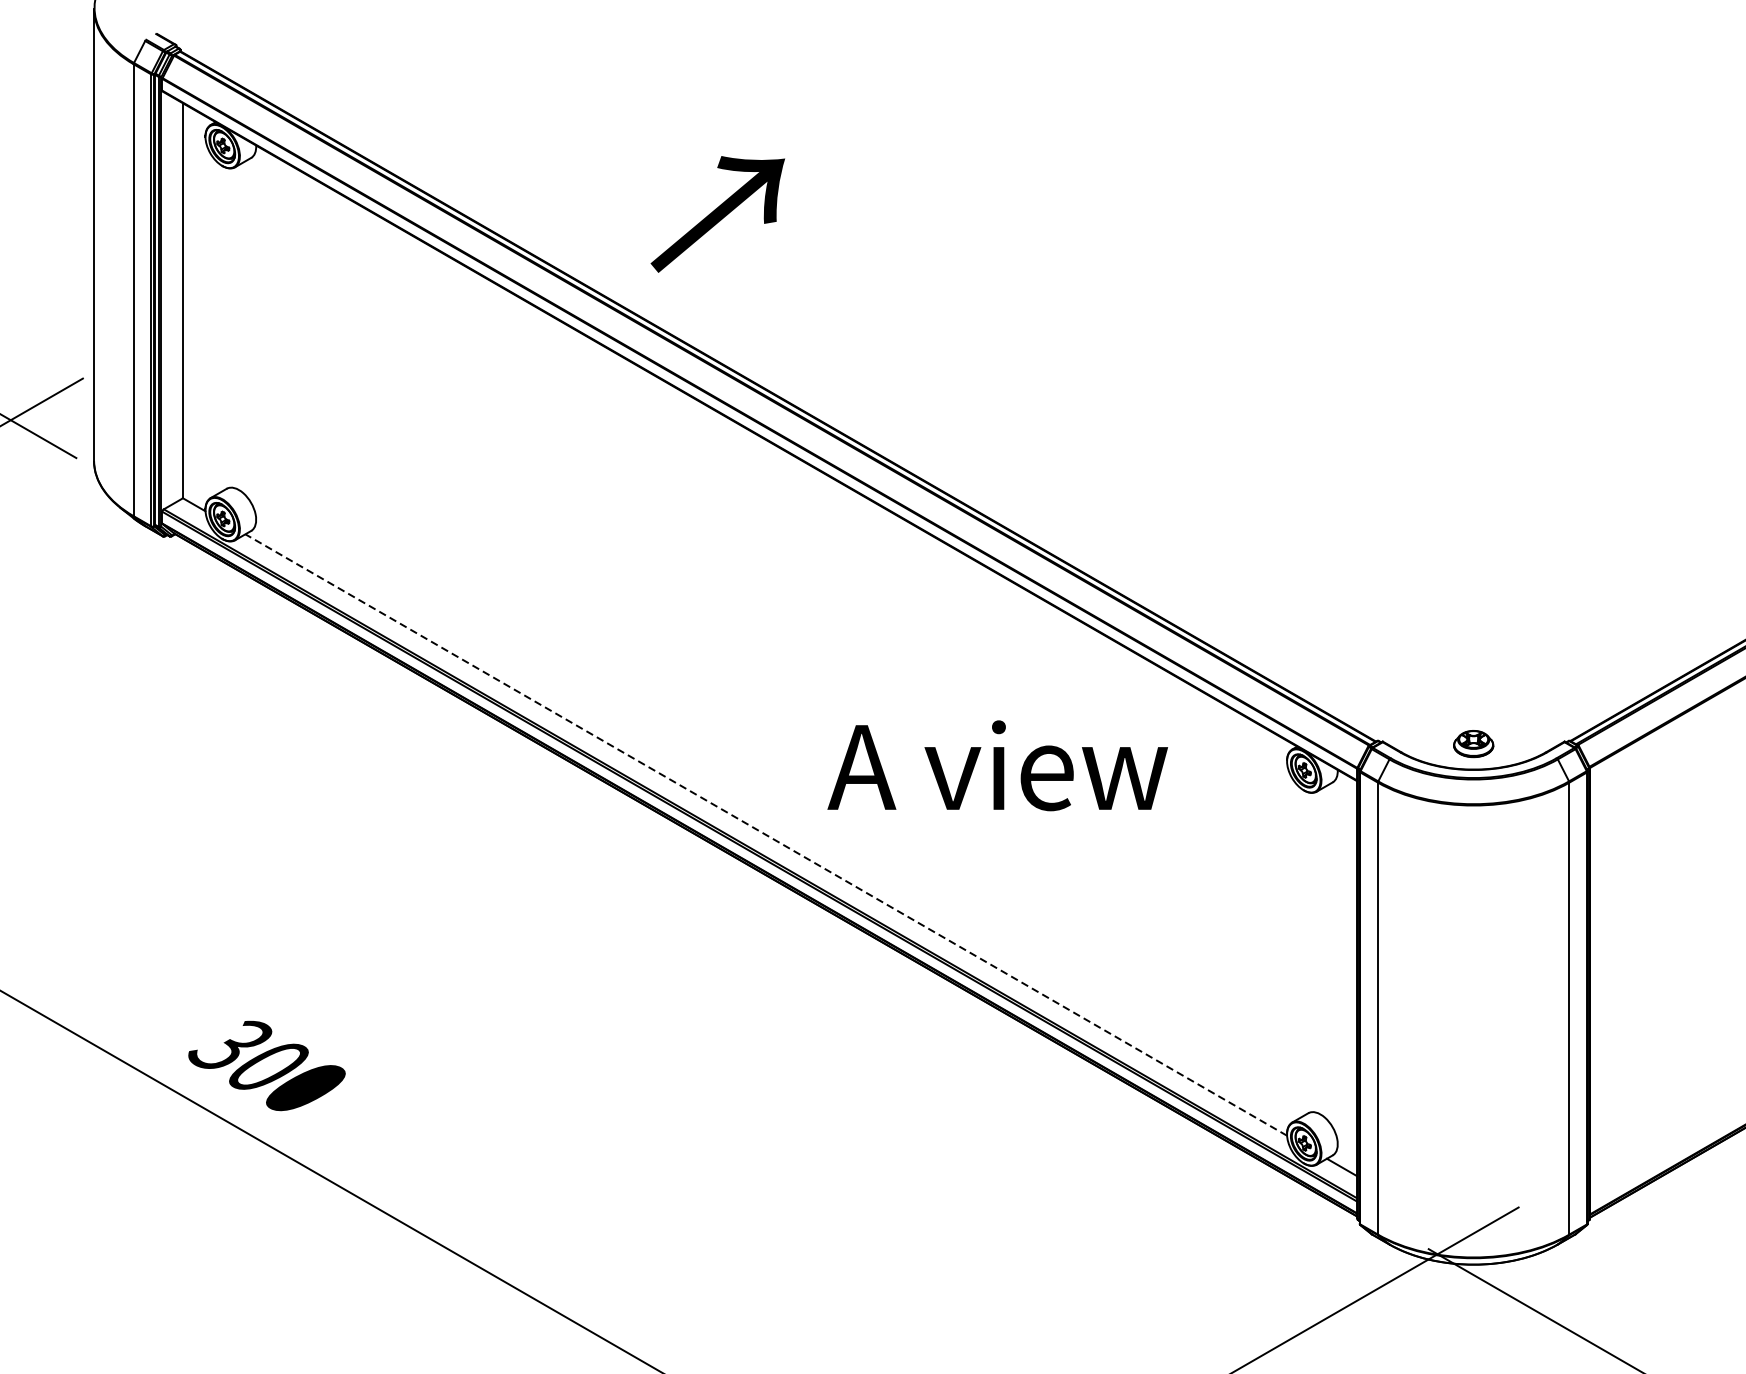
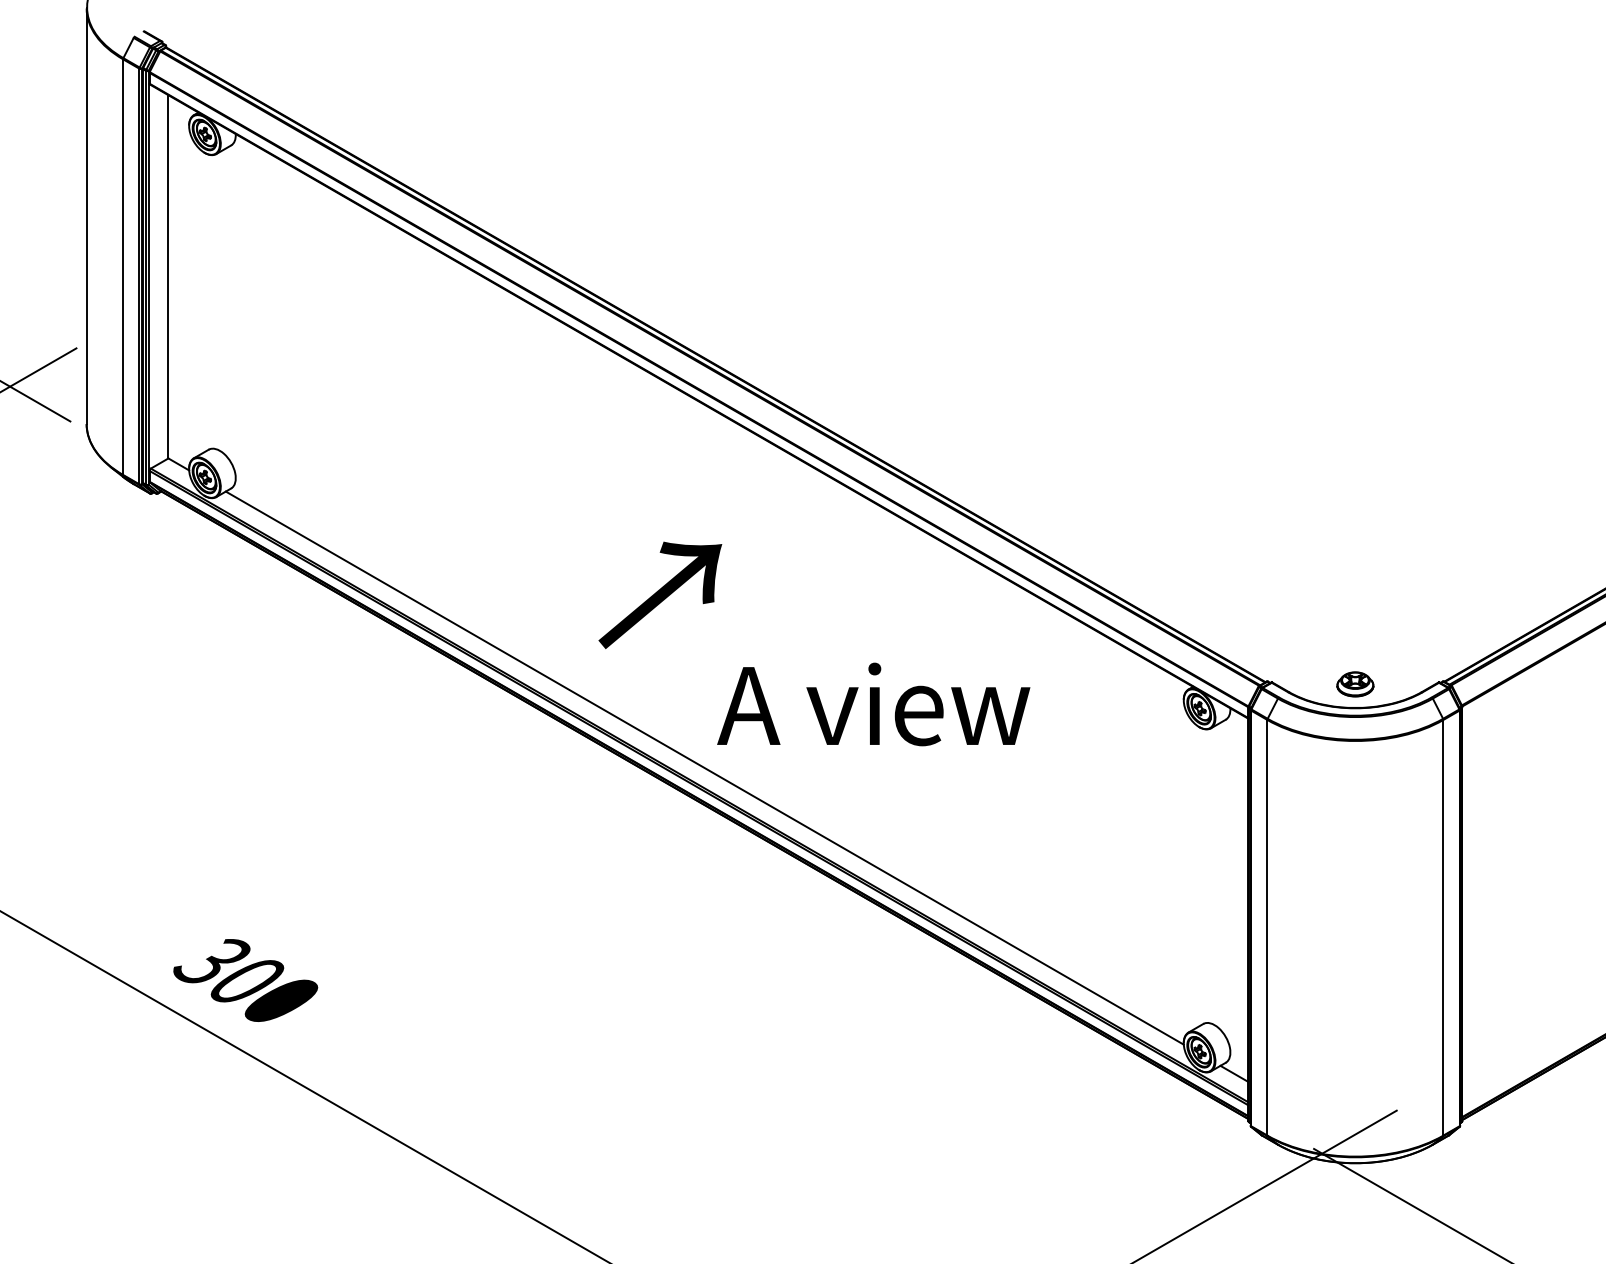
text: (718, 214) -> (660, 595), moved
text: (997, 765) -> (873, 704), moved
line: (765, 834) -> (704, 767), dashed -> solid

